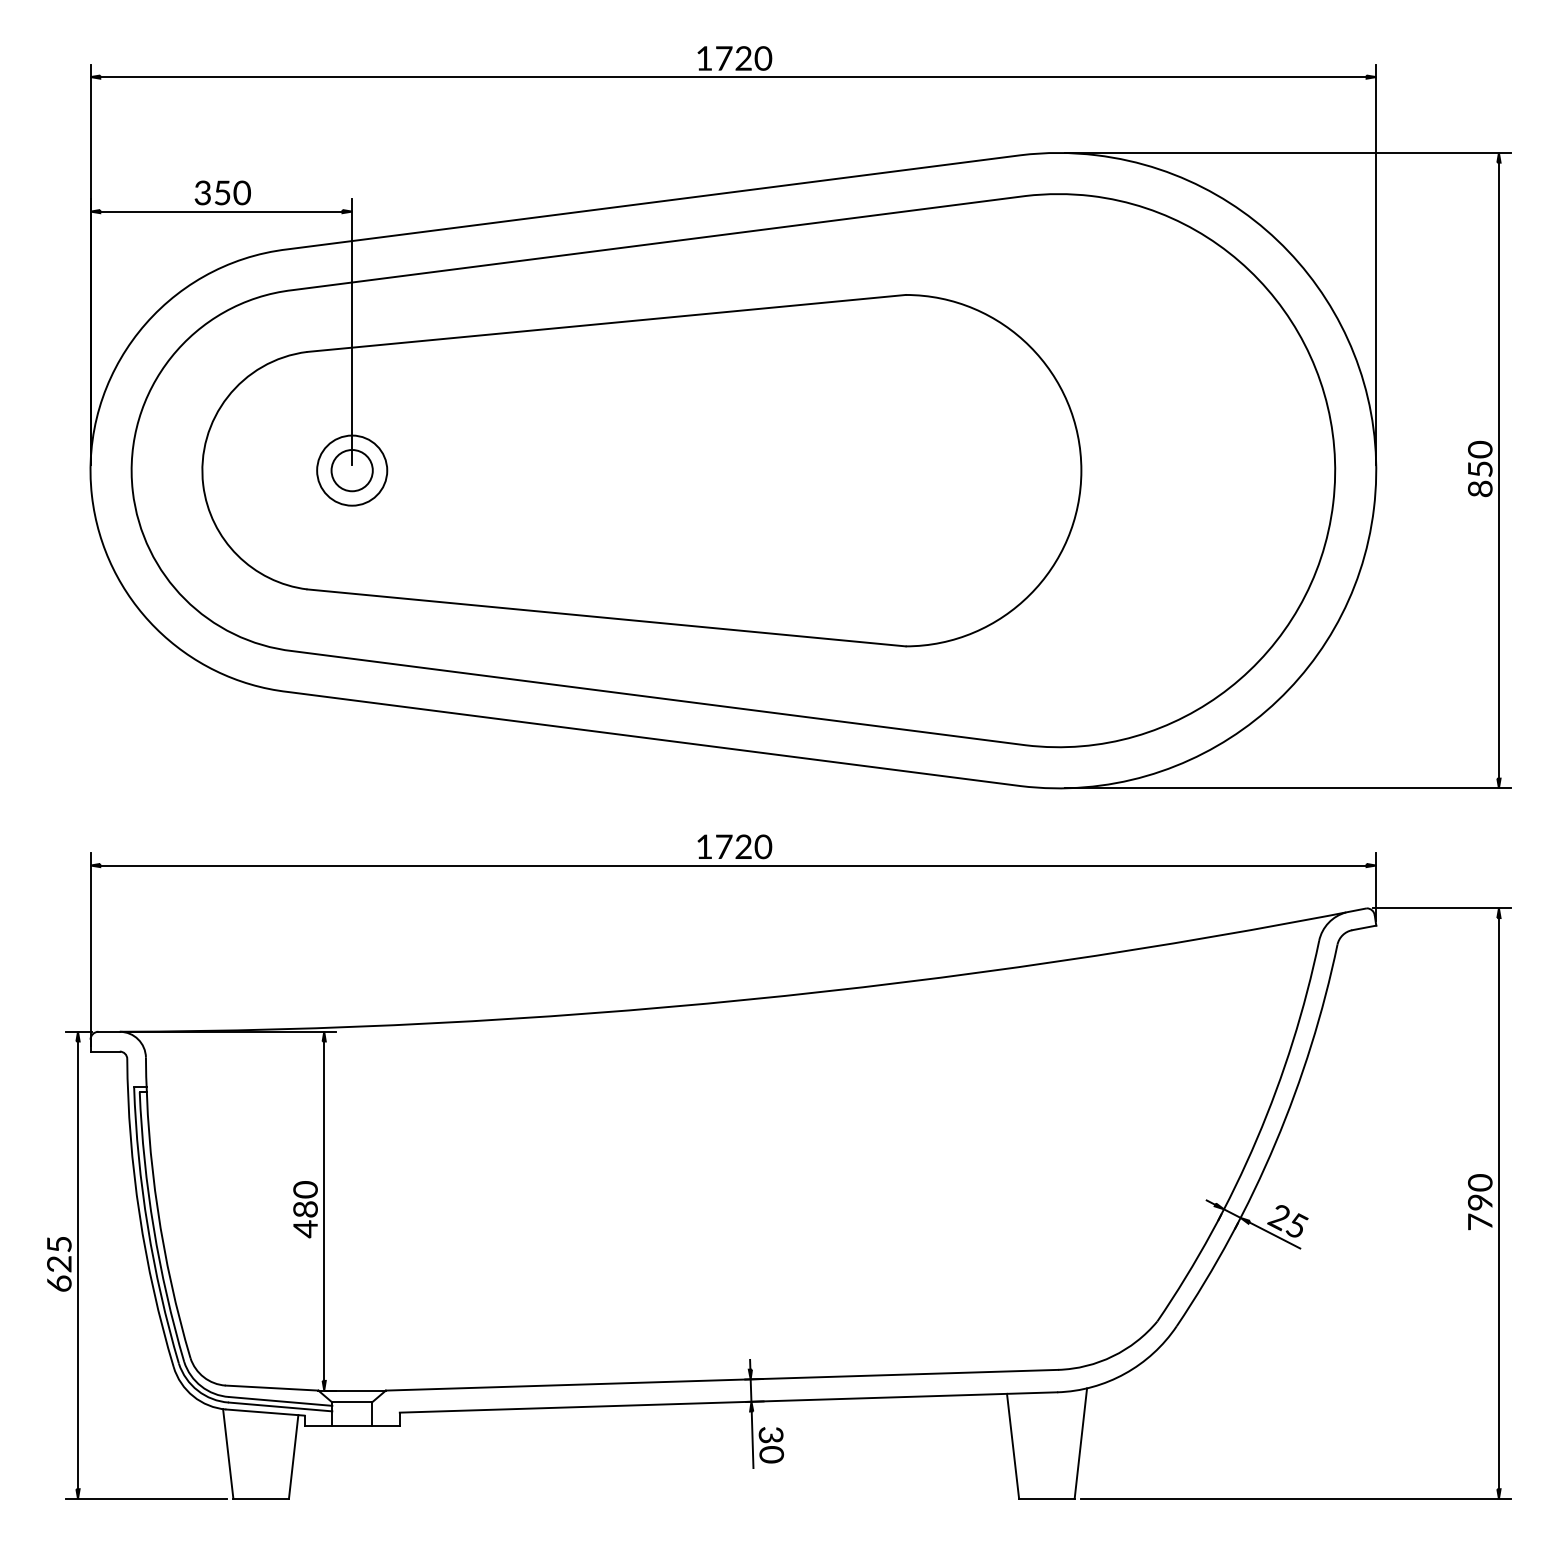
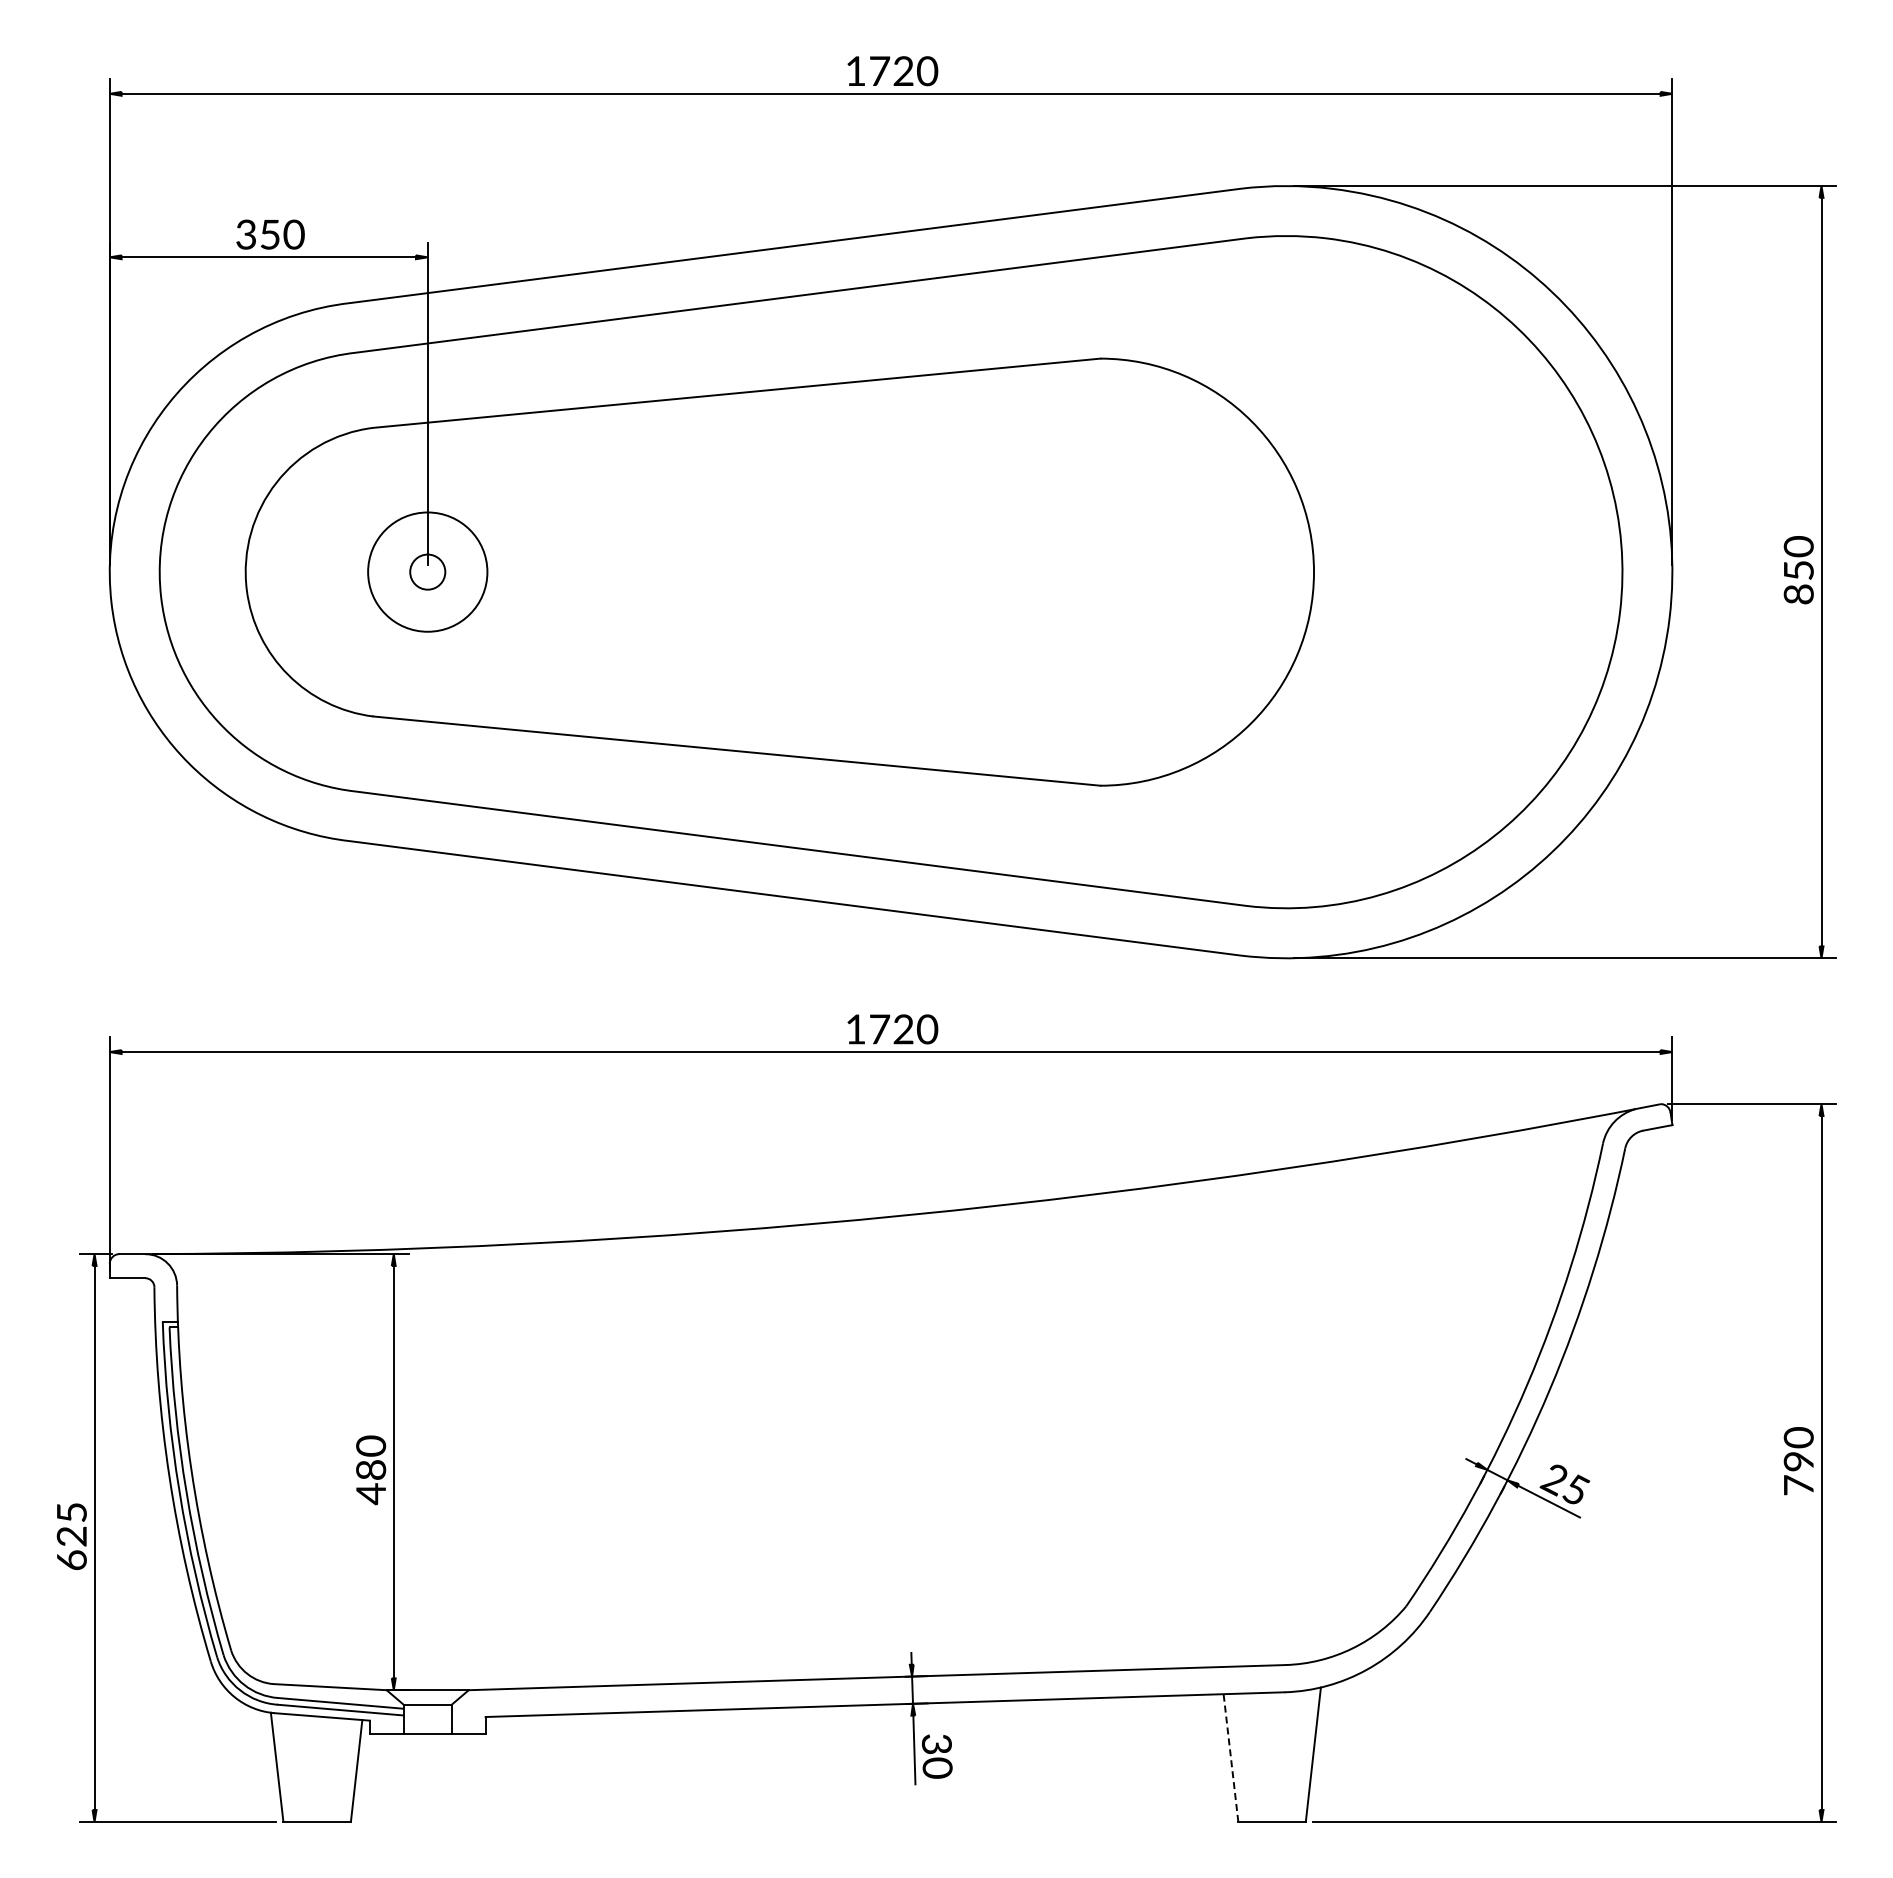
circle: (351, 470) -> (427, 571), size x1.4
circle: (351, 470) -> (427, 572), size x0.7
line: (1012, 1445) -> (1230, 1757), solid -> dashed

